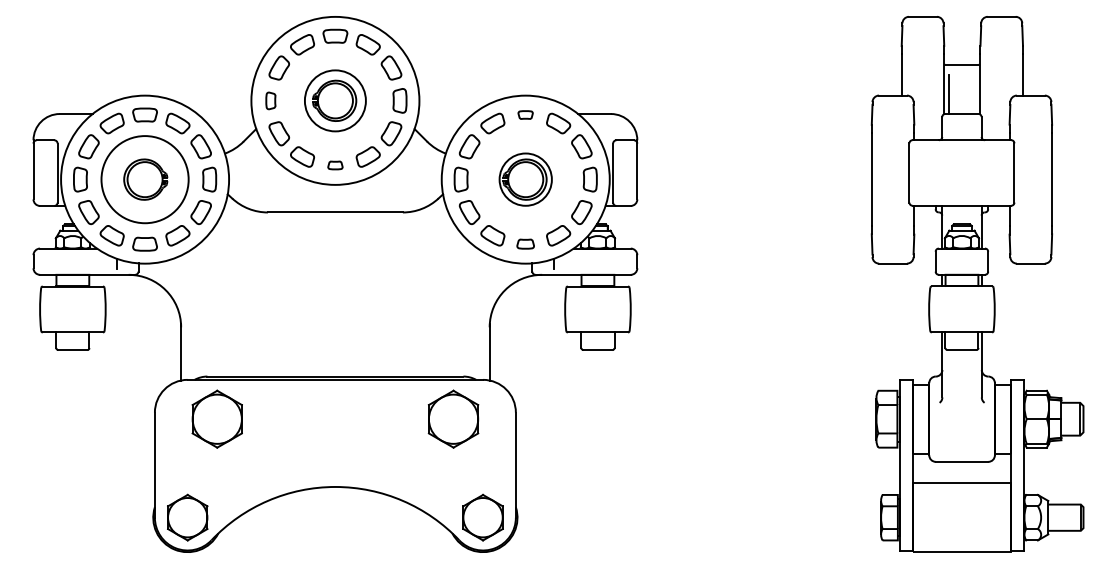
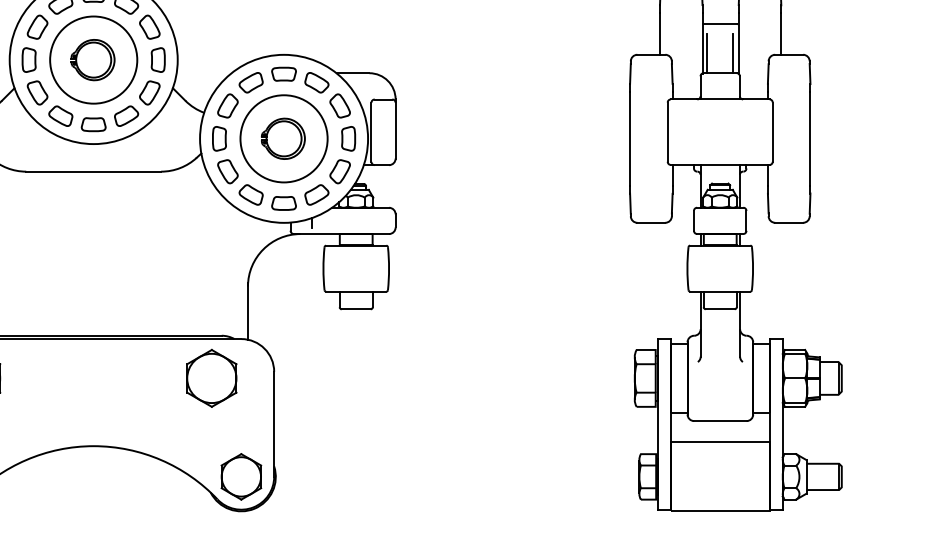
line: (975, 94) -> (733, 53), added
part: (270, 100) -> (28, 59), size x1.43
circle: (335, 100) -> (93, 59), size x1.43
part: (525, 114) -> (283, 73), size x1.67
part: (335, 165) -> (93, 124), size x1.67
circle: (525, 179) -> (283, 138), size x1.67
part: (525, 243) -> (283, 202), size x1.43

